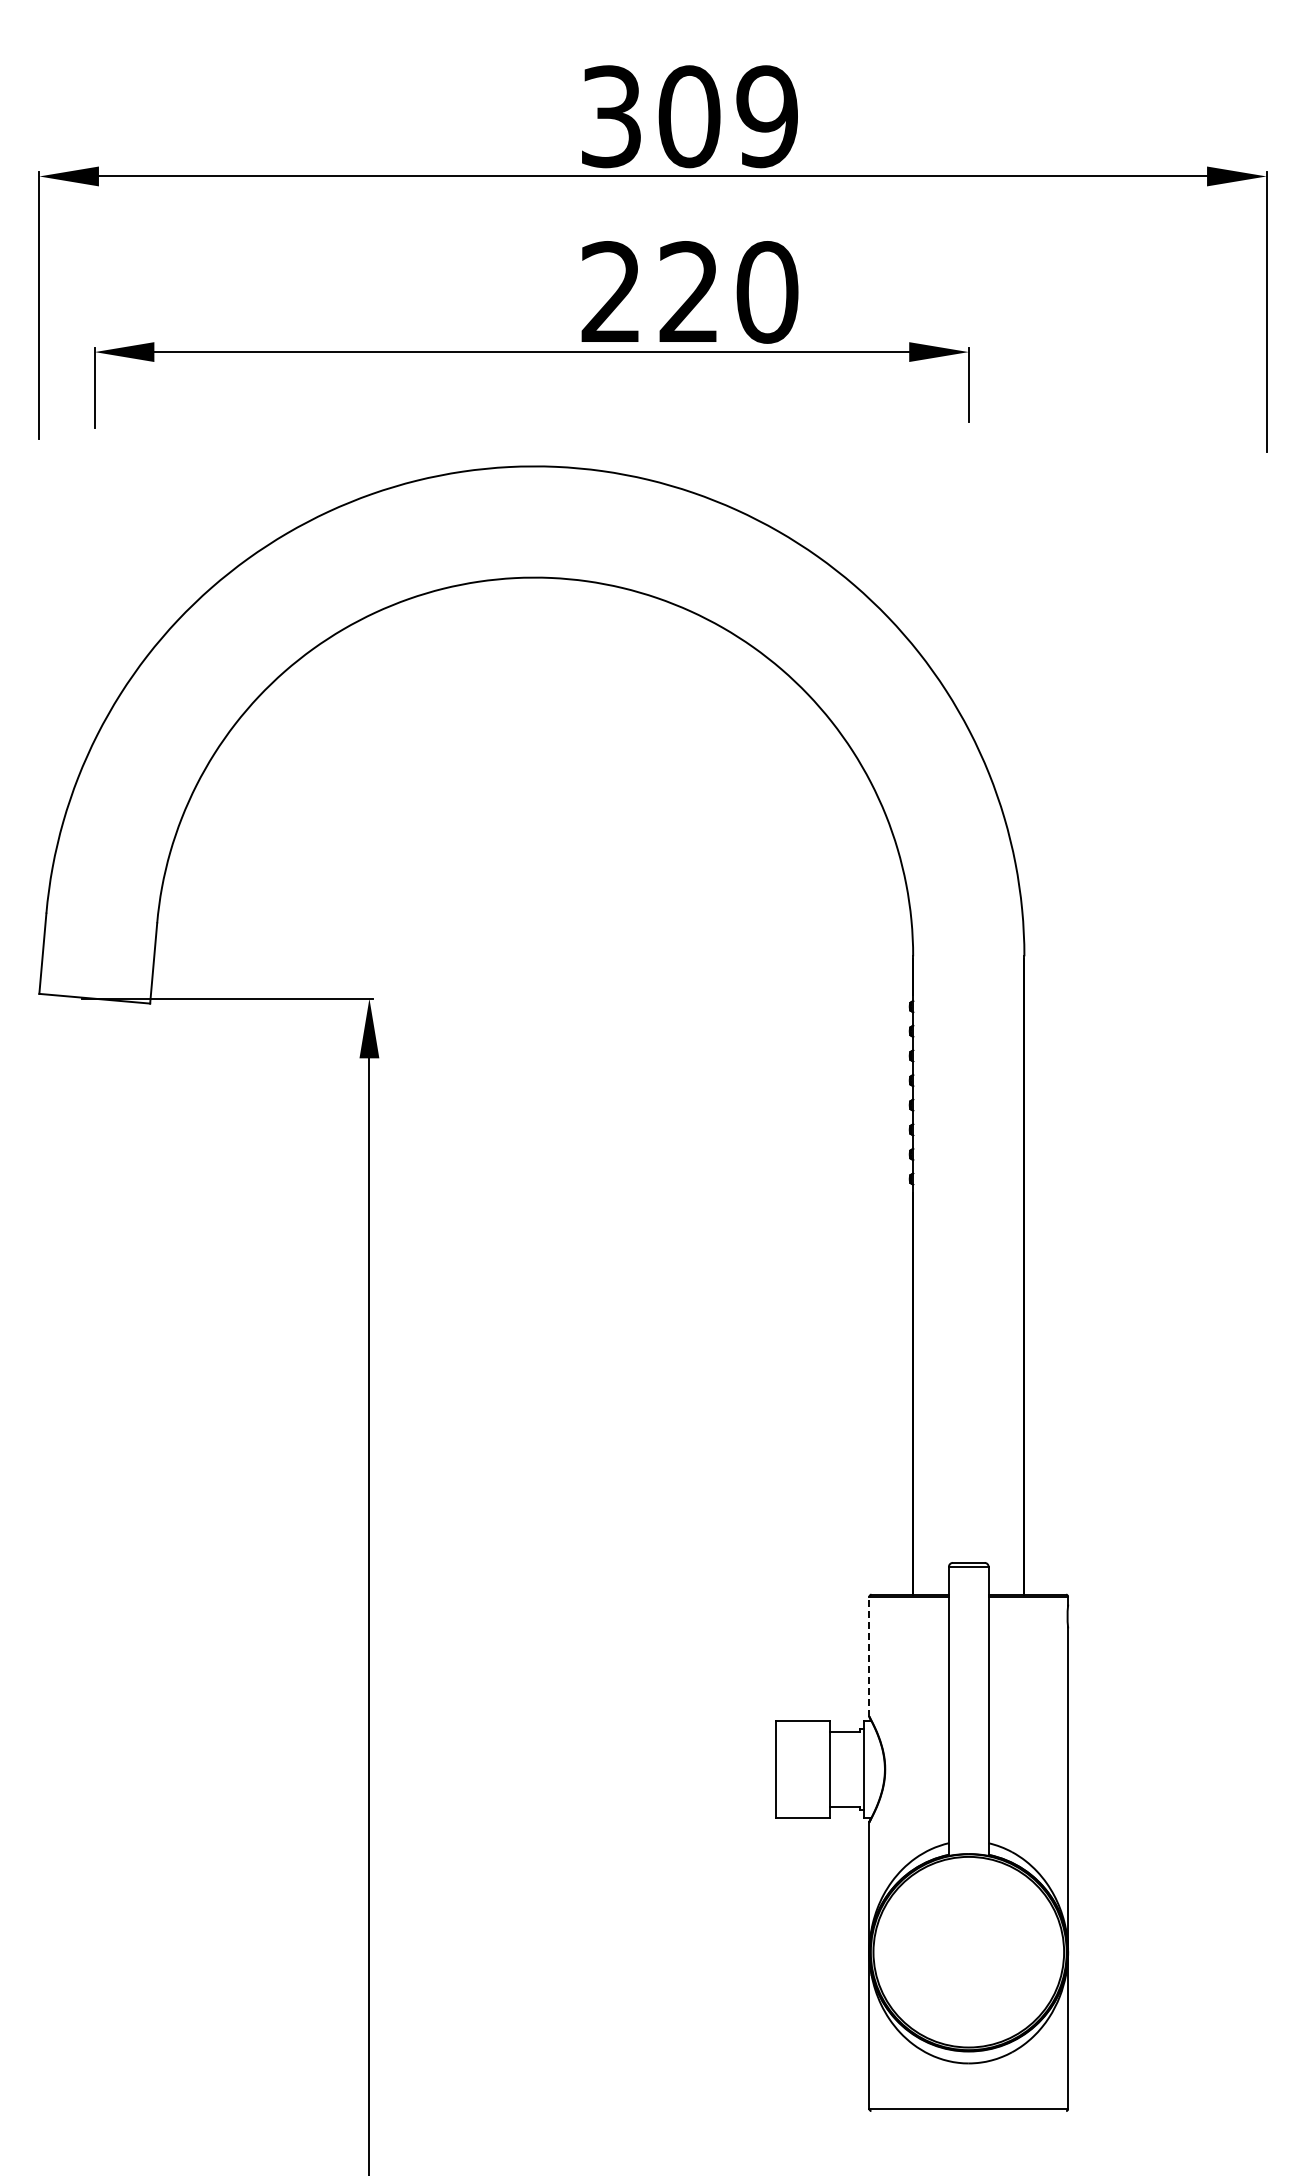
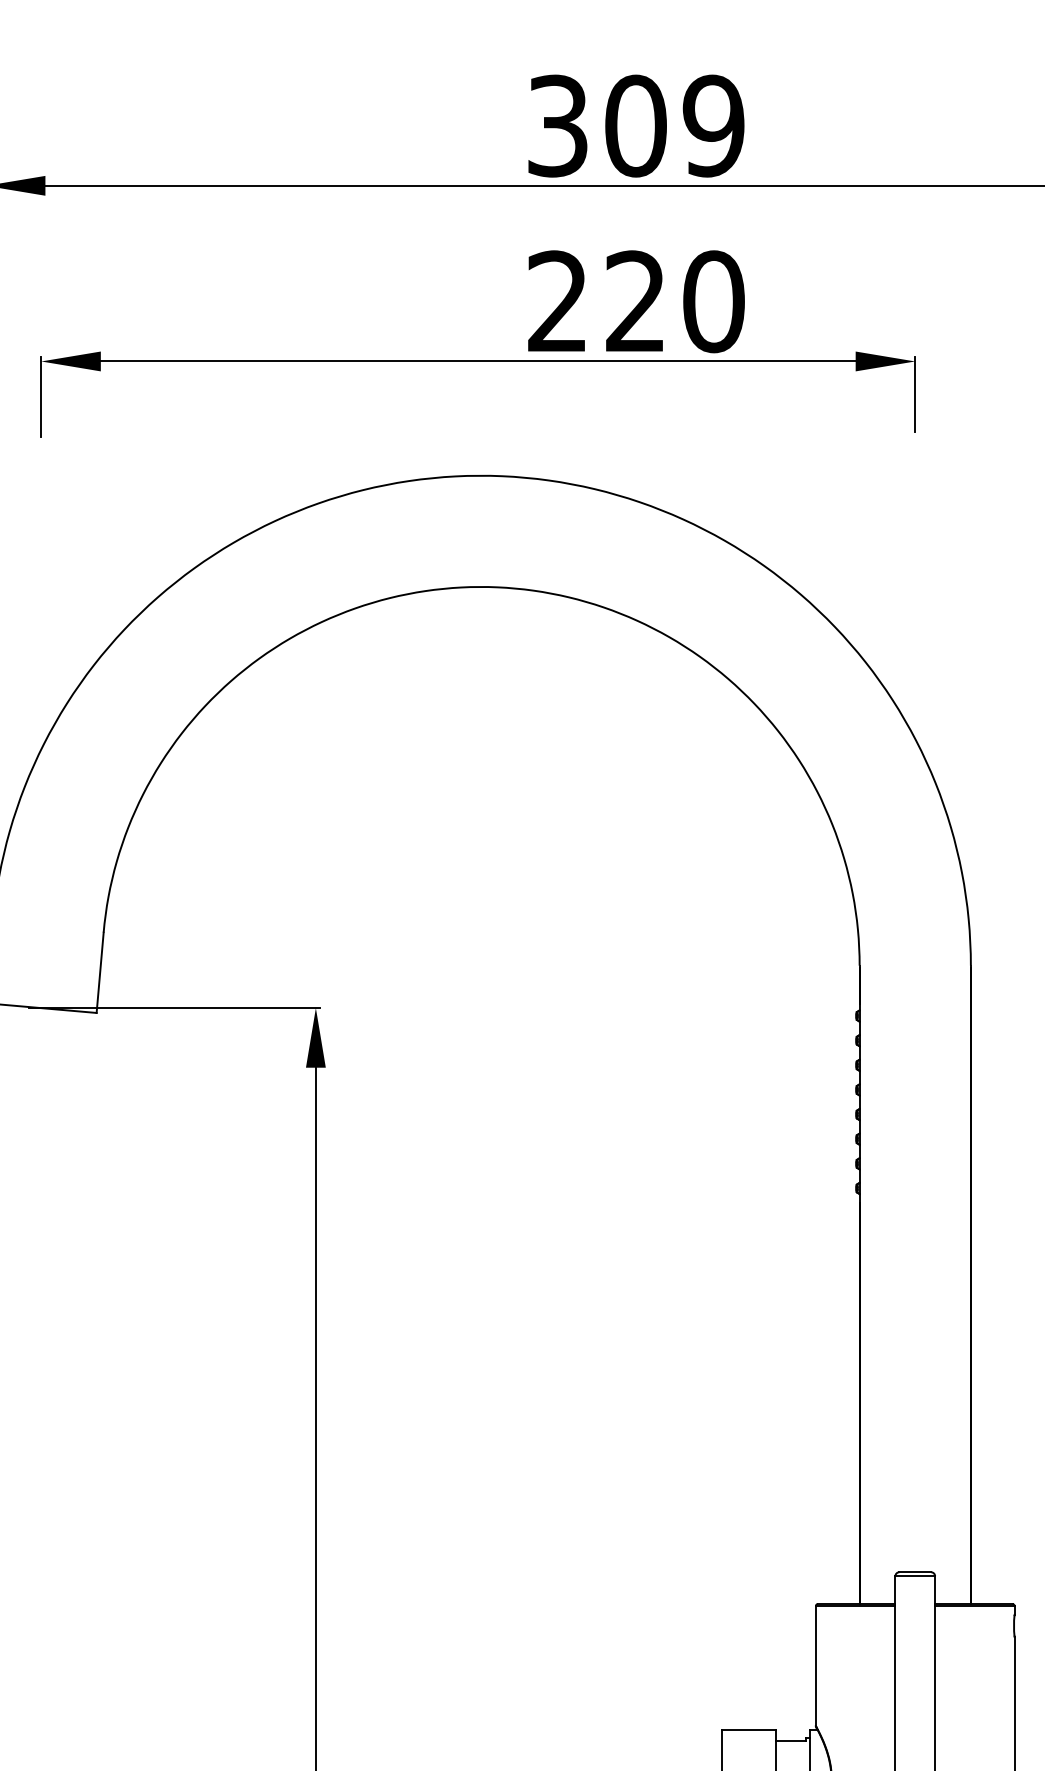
line: (869, 1656) -> (815, 1665), dashed -> solid

